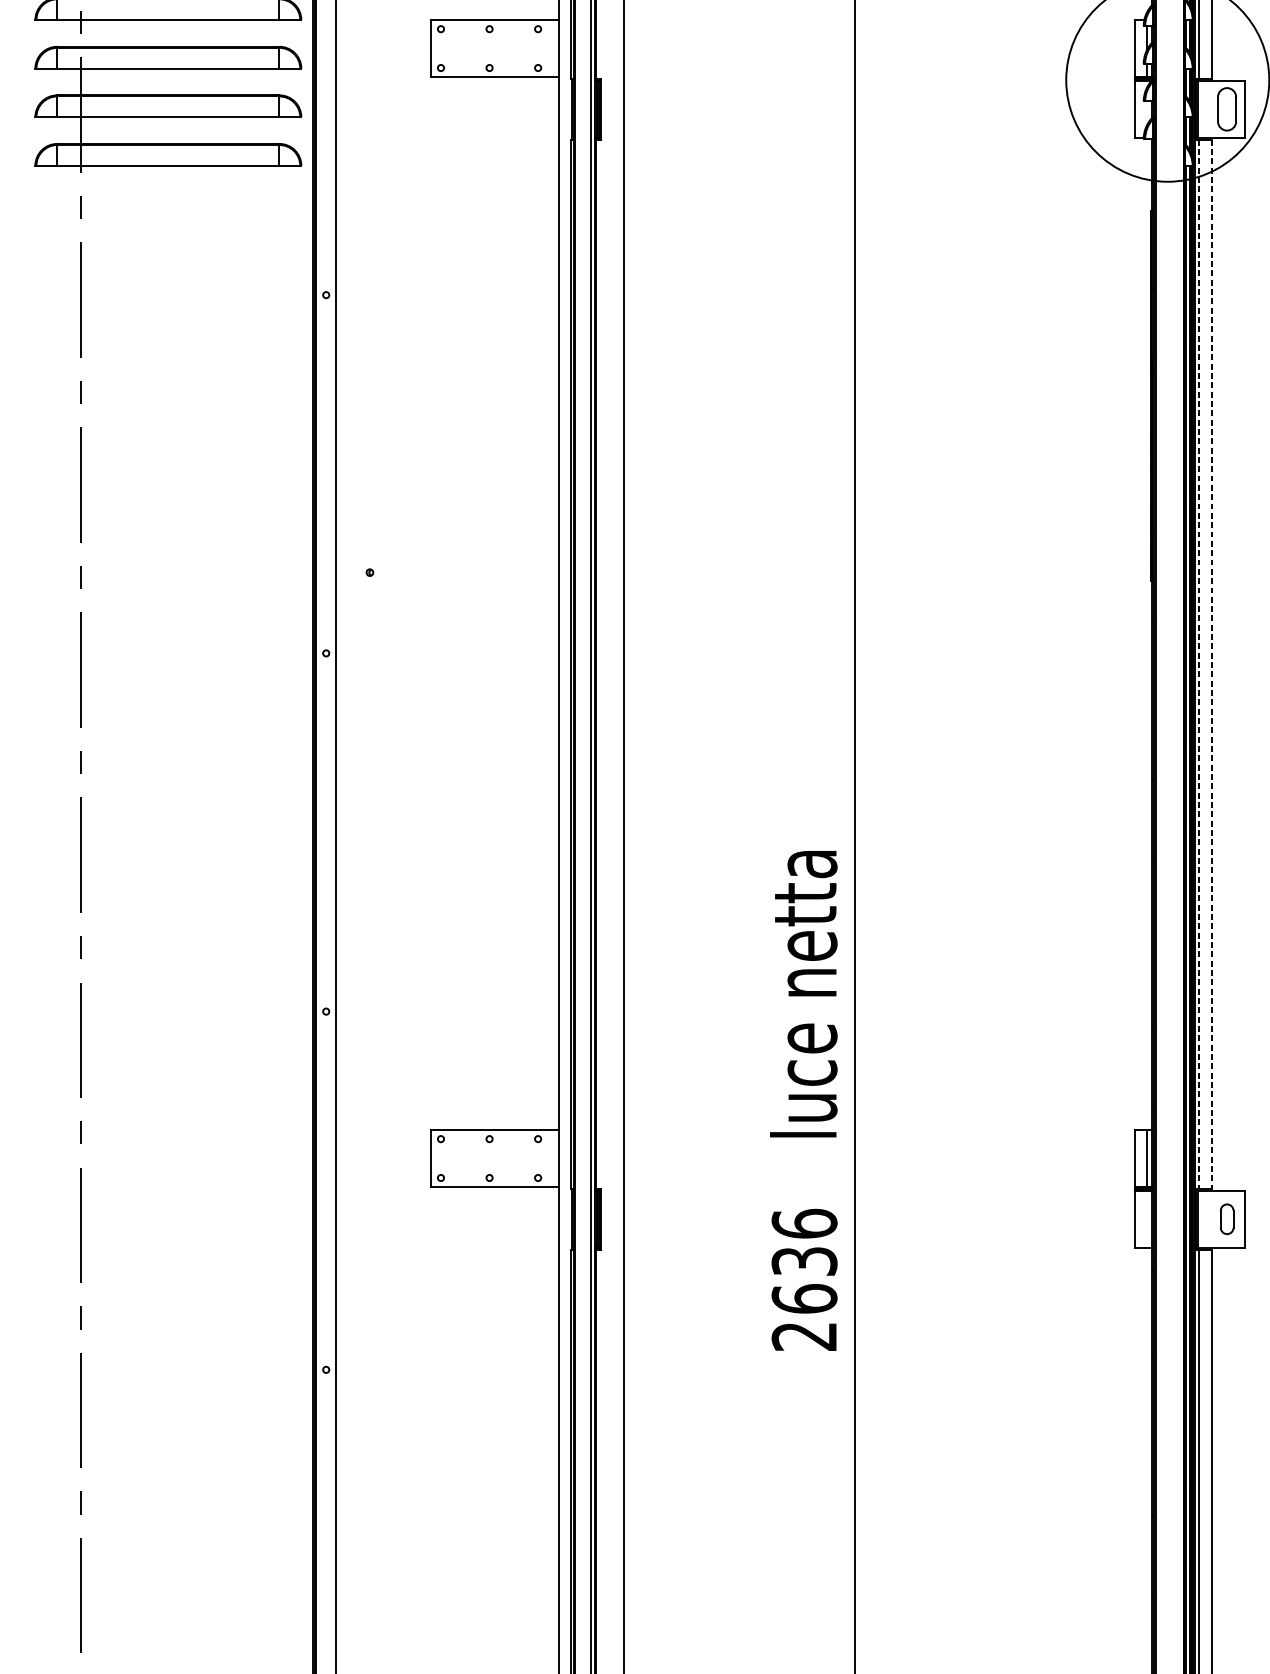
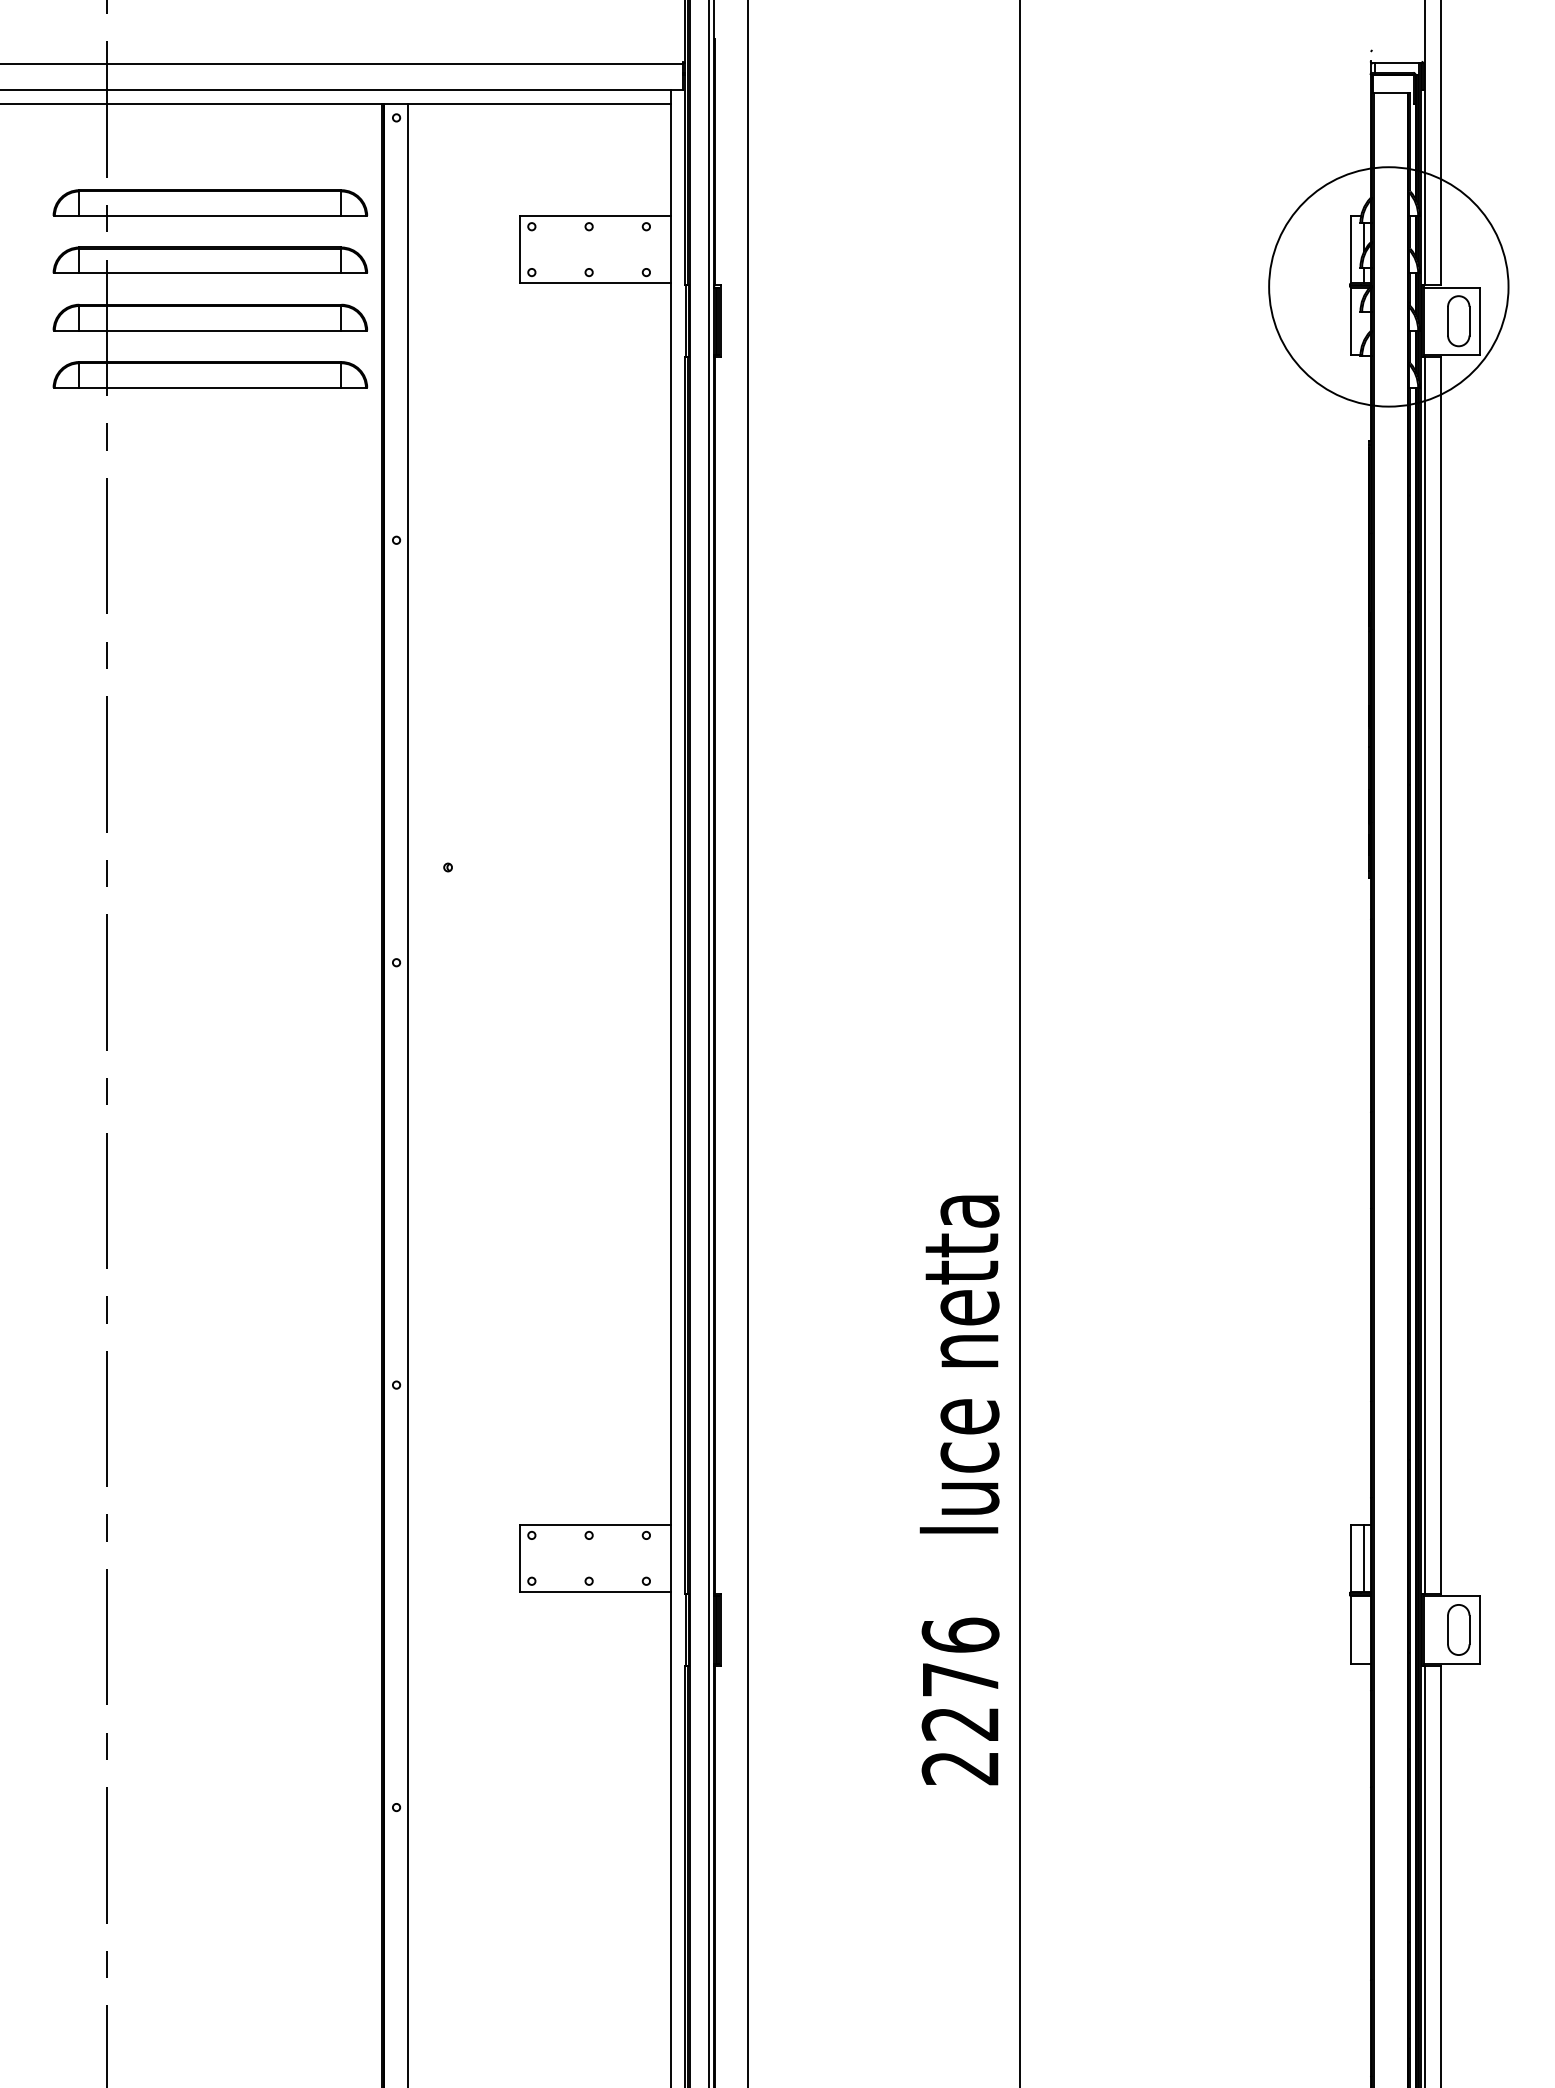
line: (1198, 664) -> (1425, 975), dashed -> solid
line: (1211, 664) -> (1440, 975), dashed -> solid
part: (1226, 1218) -> (1458, 1629), size x1.43
text: (804, 1280) -> (960, 1702), 2636 -> 2276

